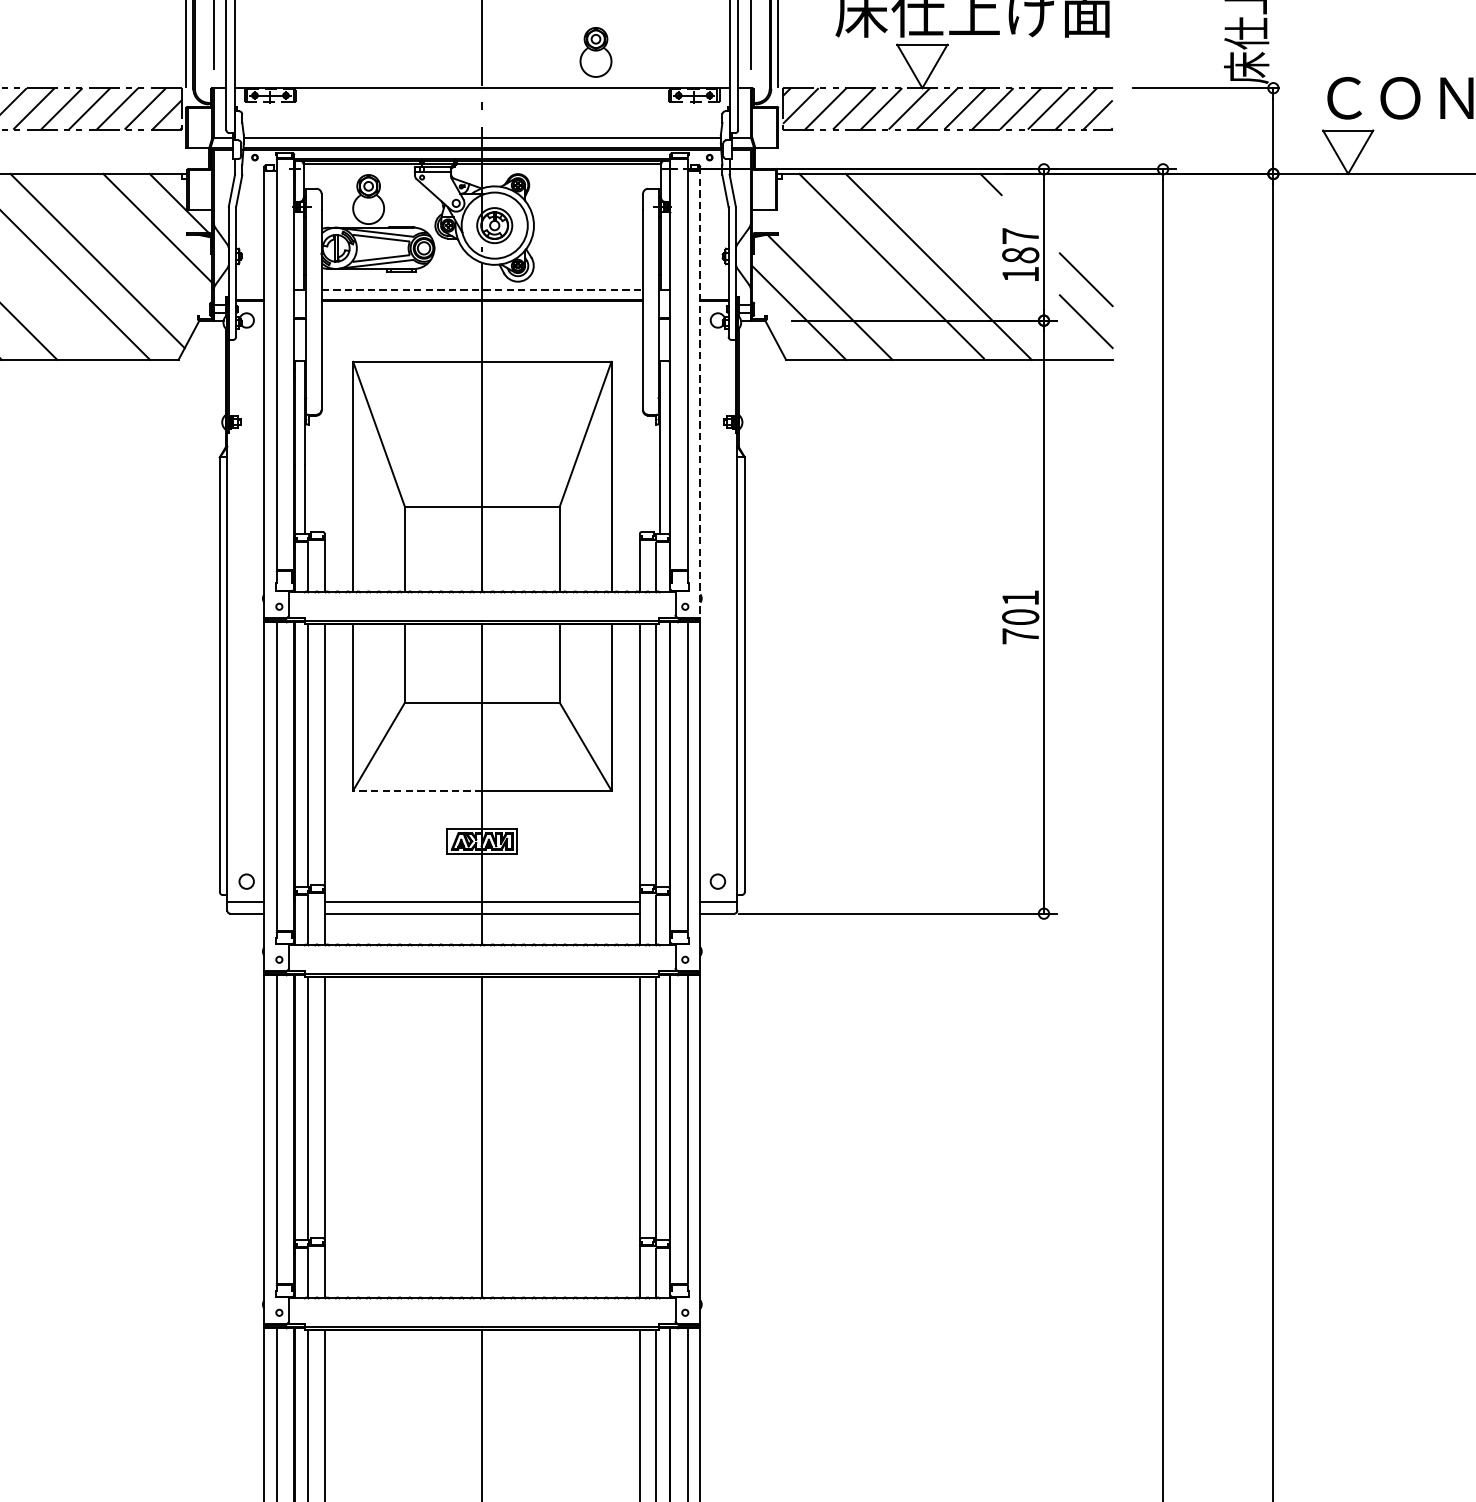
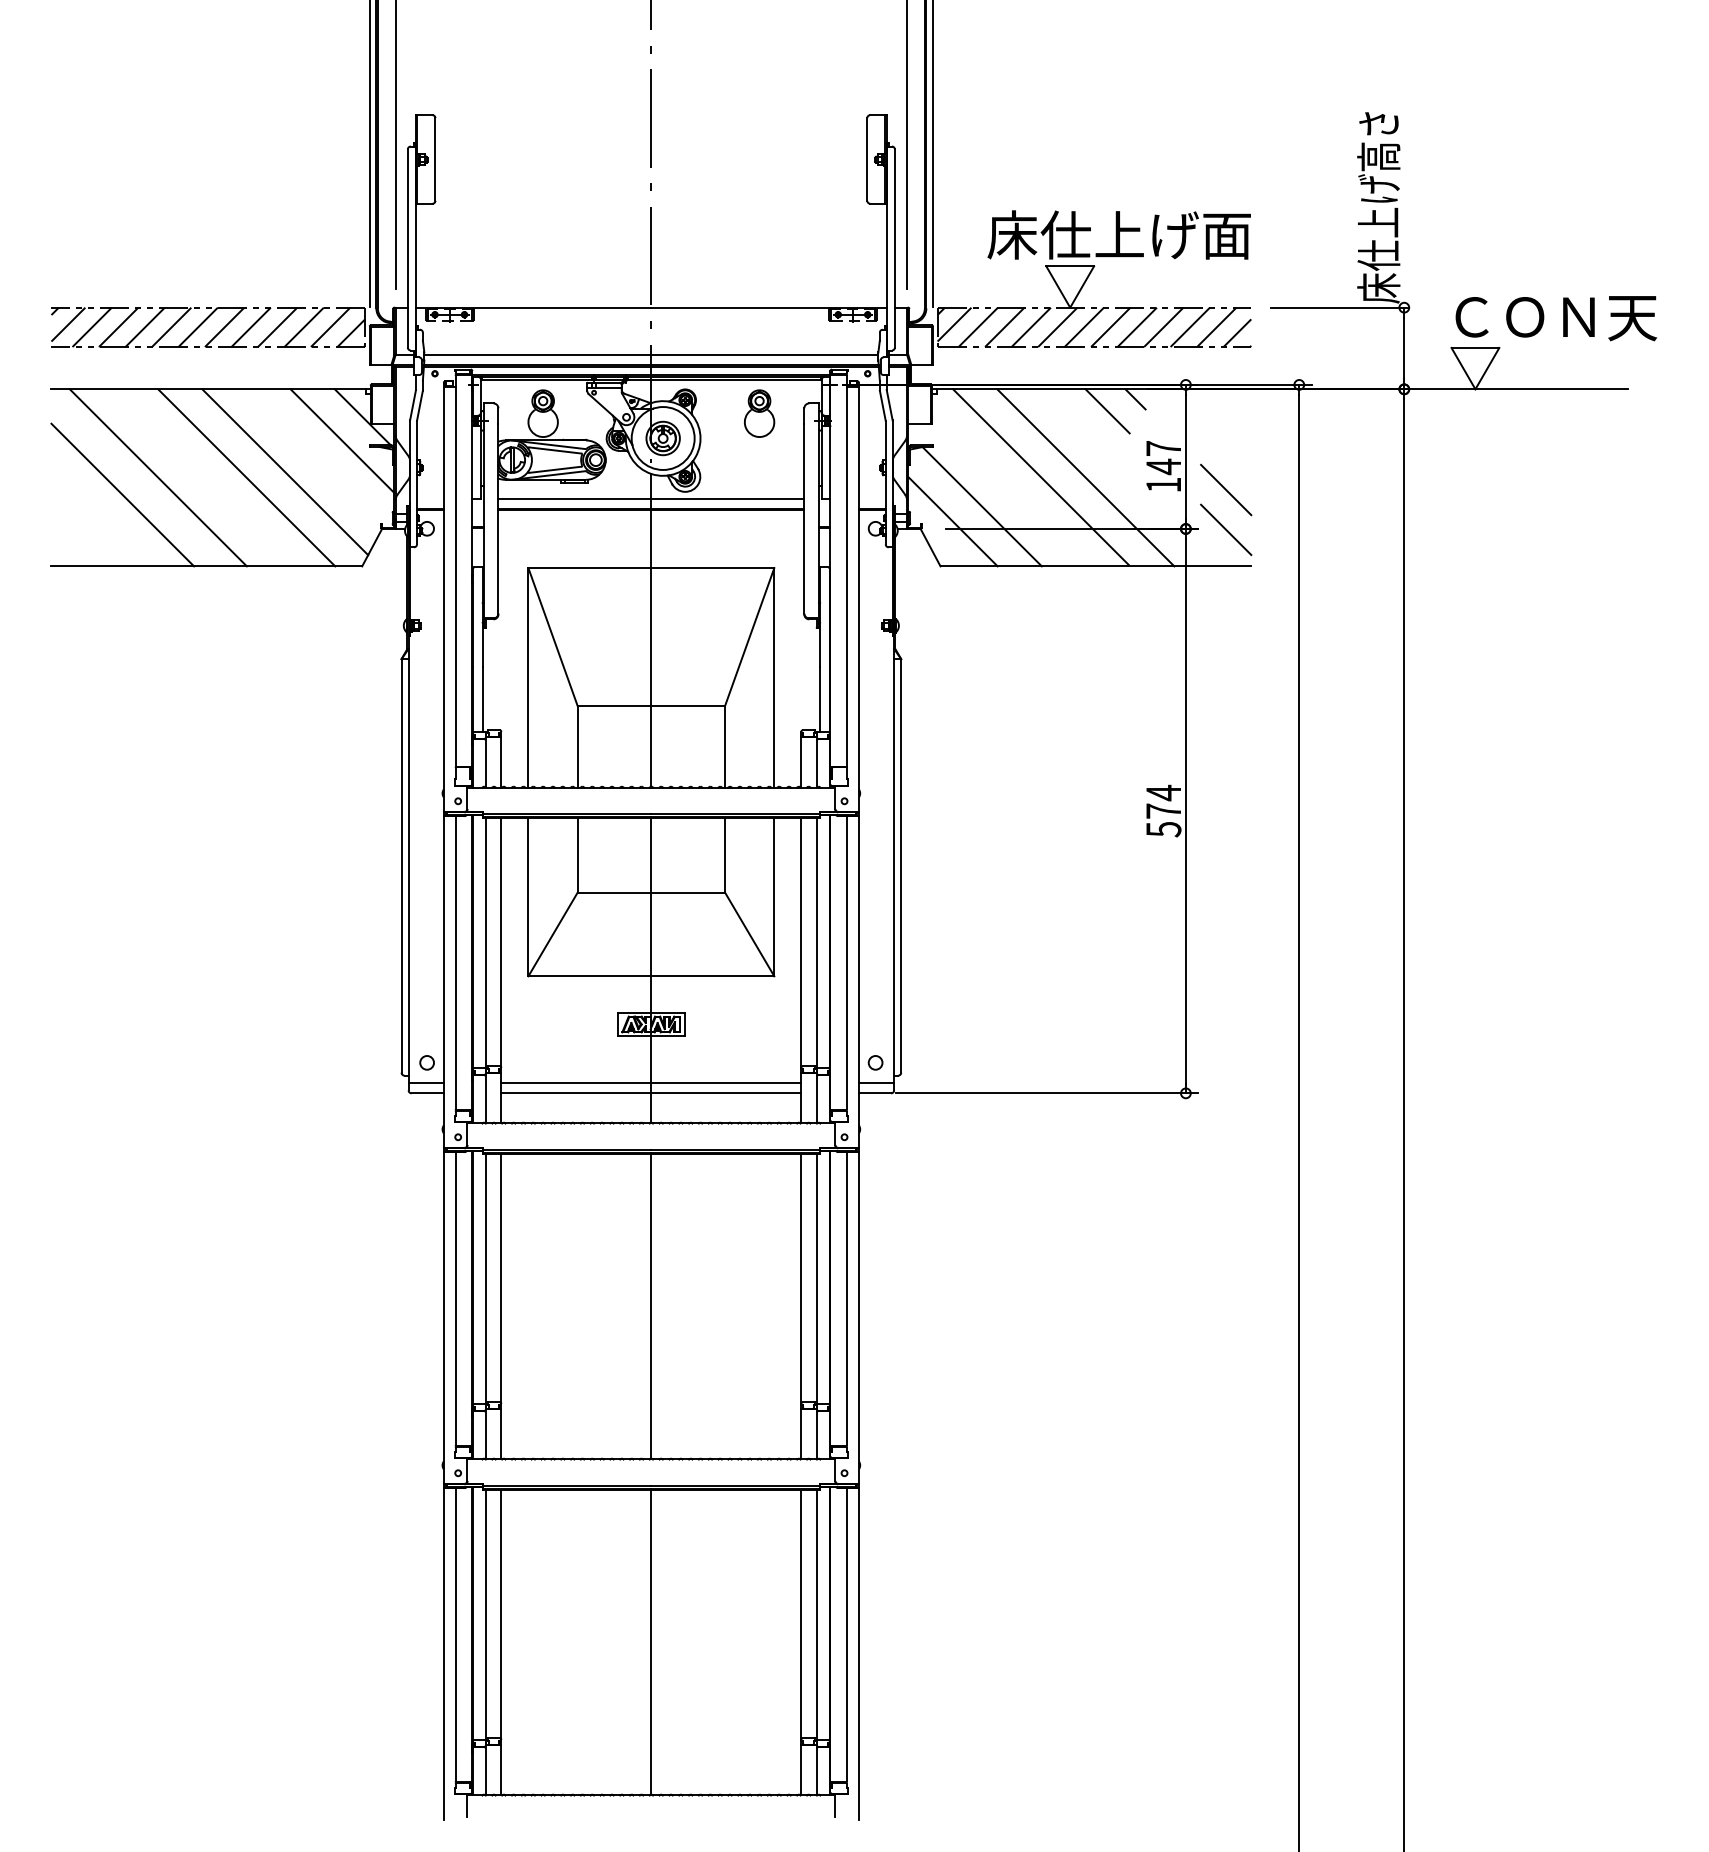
part: (595, 52) -> (759, 413), moved
line: (961, 197) -> (1107, 411), added
text: (1020, 255) -> (1163, 466), 187 -> 147
line: (482, 289) -> (651, 499), dashed -> solid
line: (699, 392) -> (858, 597), dashed -> solid
text: (1020, 616) -> (1163, 810), 701 -> 574
line: (417, 790) -> (589, 976), dashed -> solid

